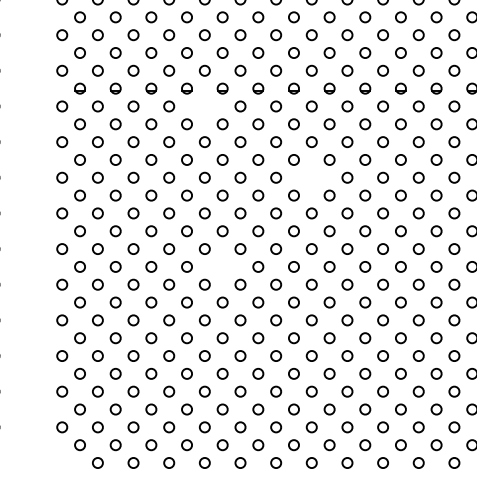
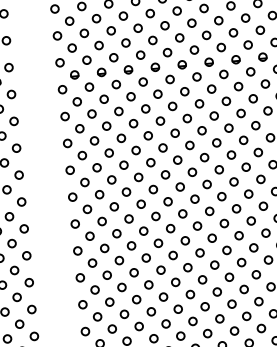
circle: (204, 106) -> (169, 79), added
circle: (311, 177) -> (255, 125), added
circle: (222, 266) -> (194, 198), added

